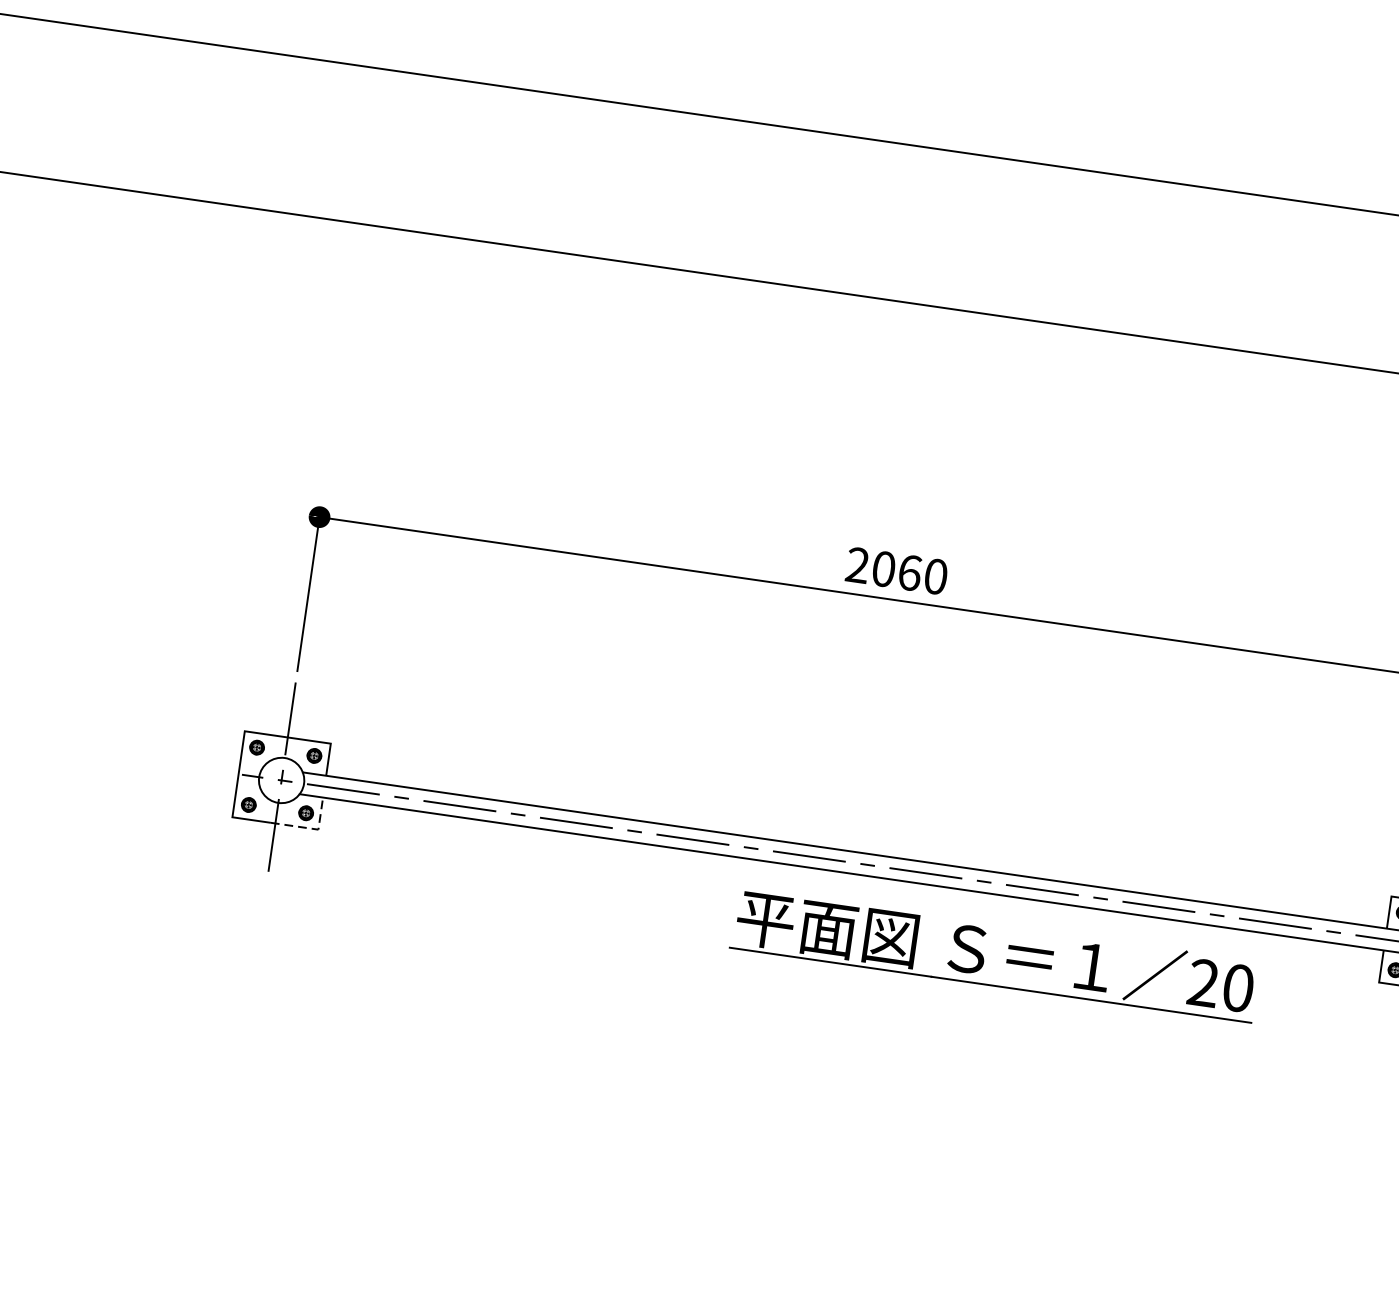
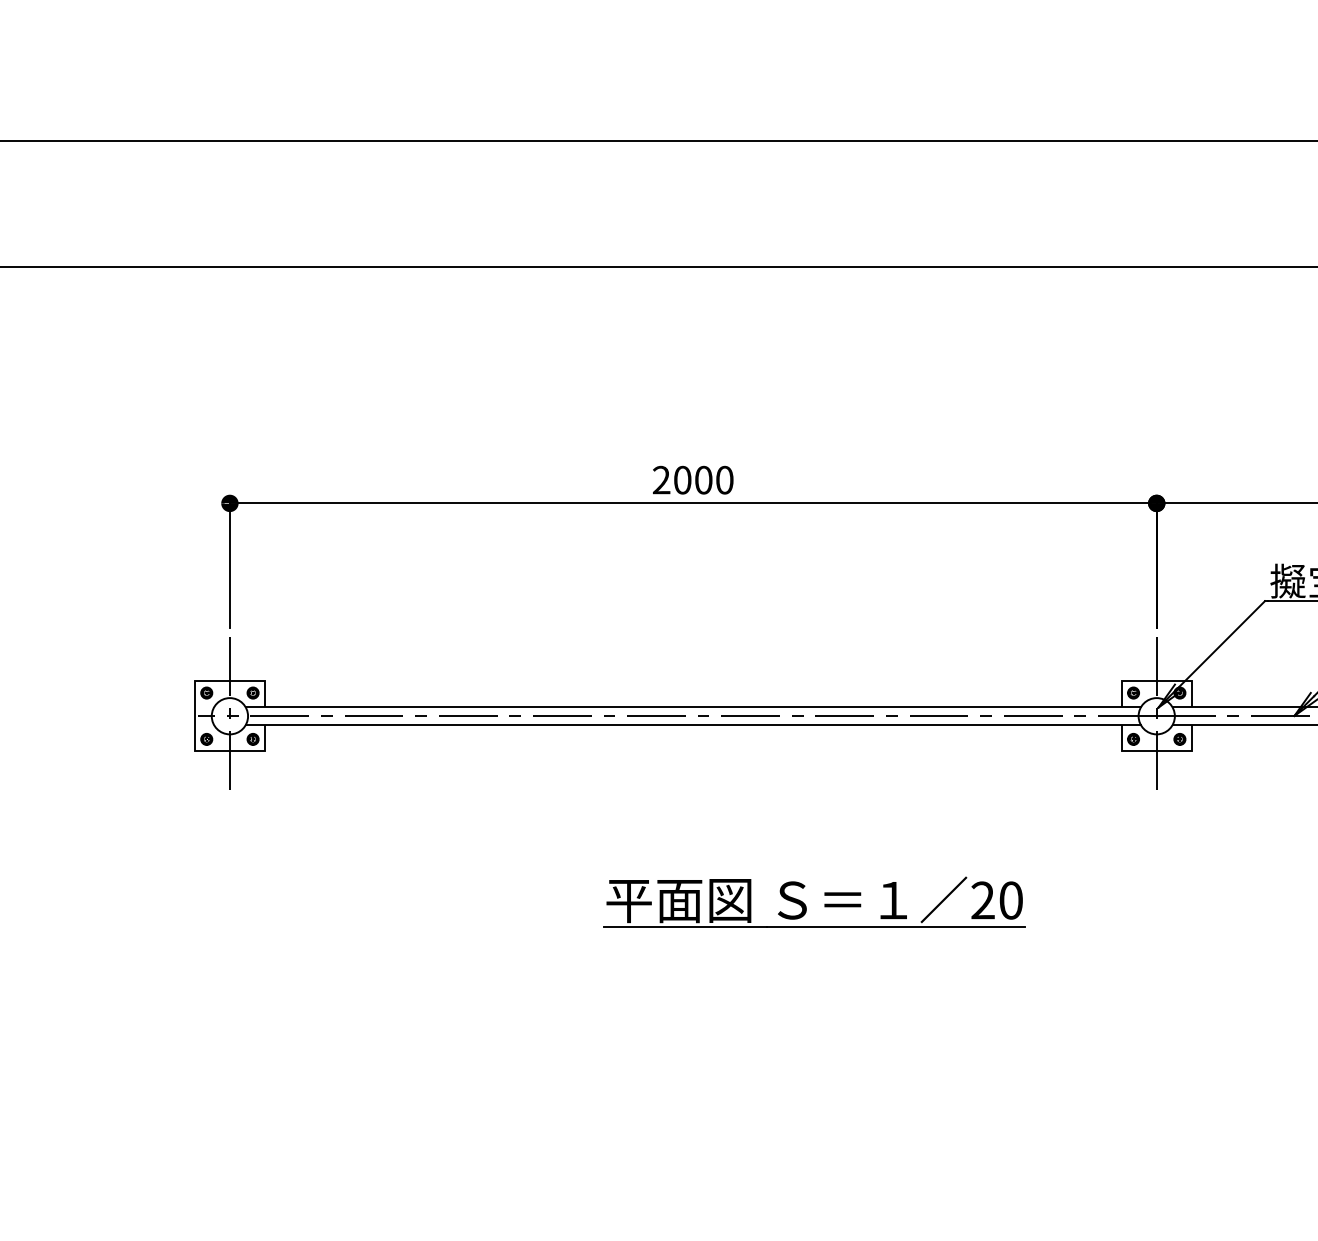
text: (909, 572) -> (703, 479), 2060 -> 2000
line: (310, 829) -> (258, 751), dashed -> solid
part: (984, 959) -> (806, 906), moved

